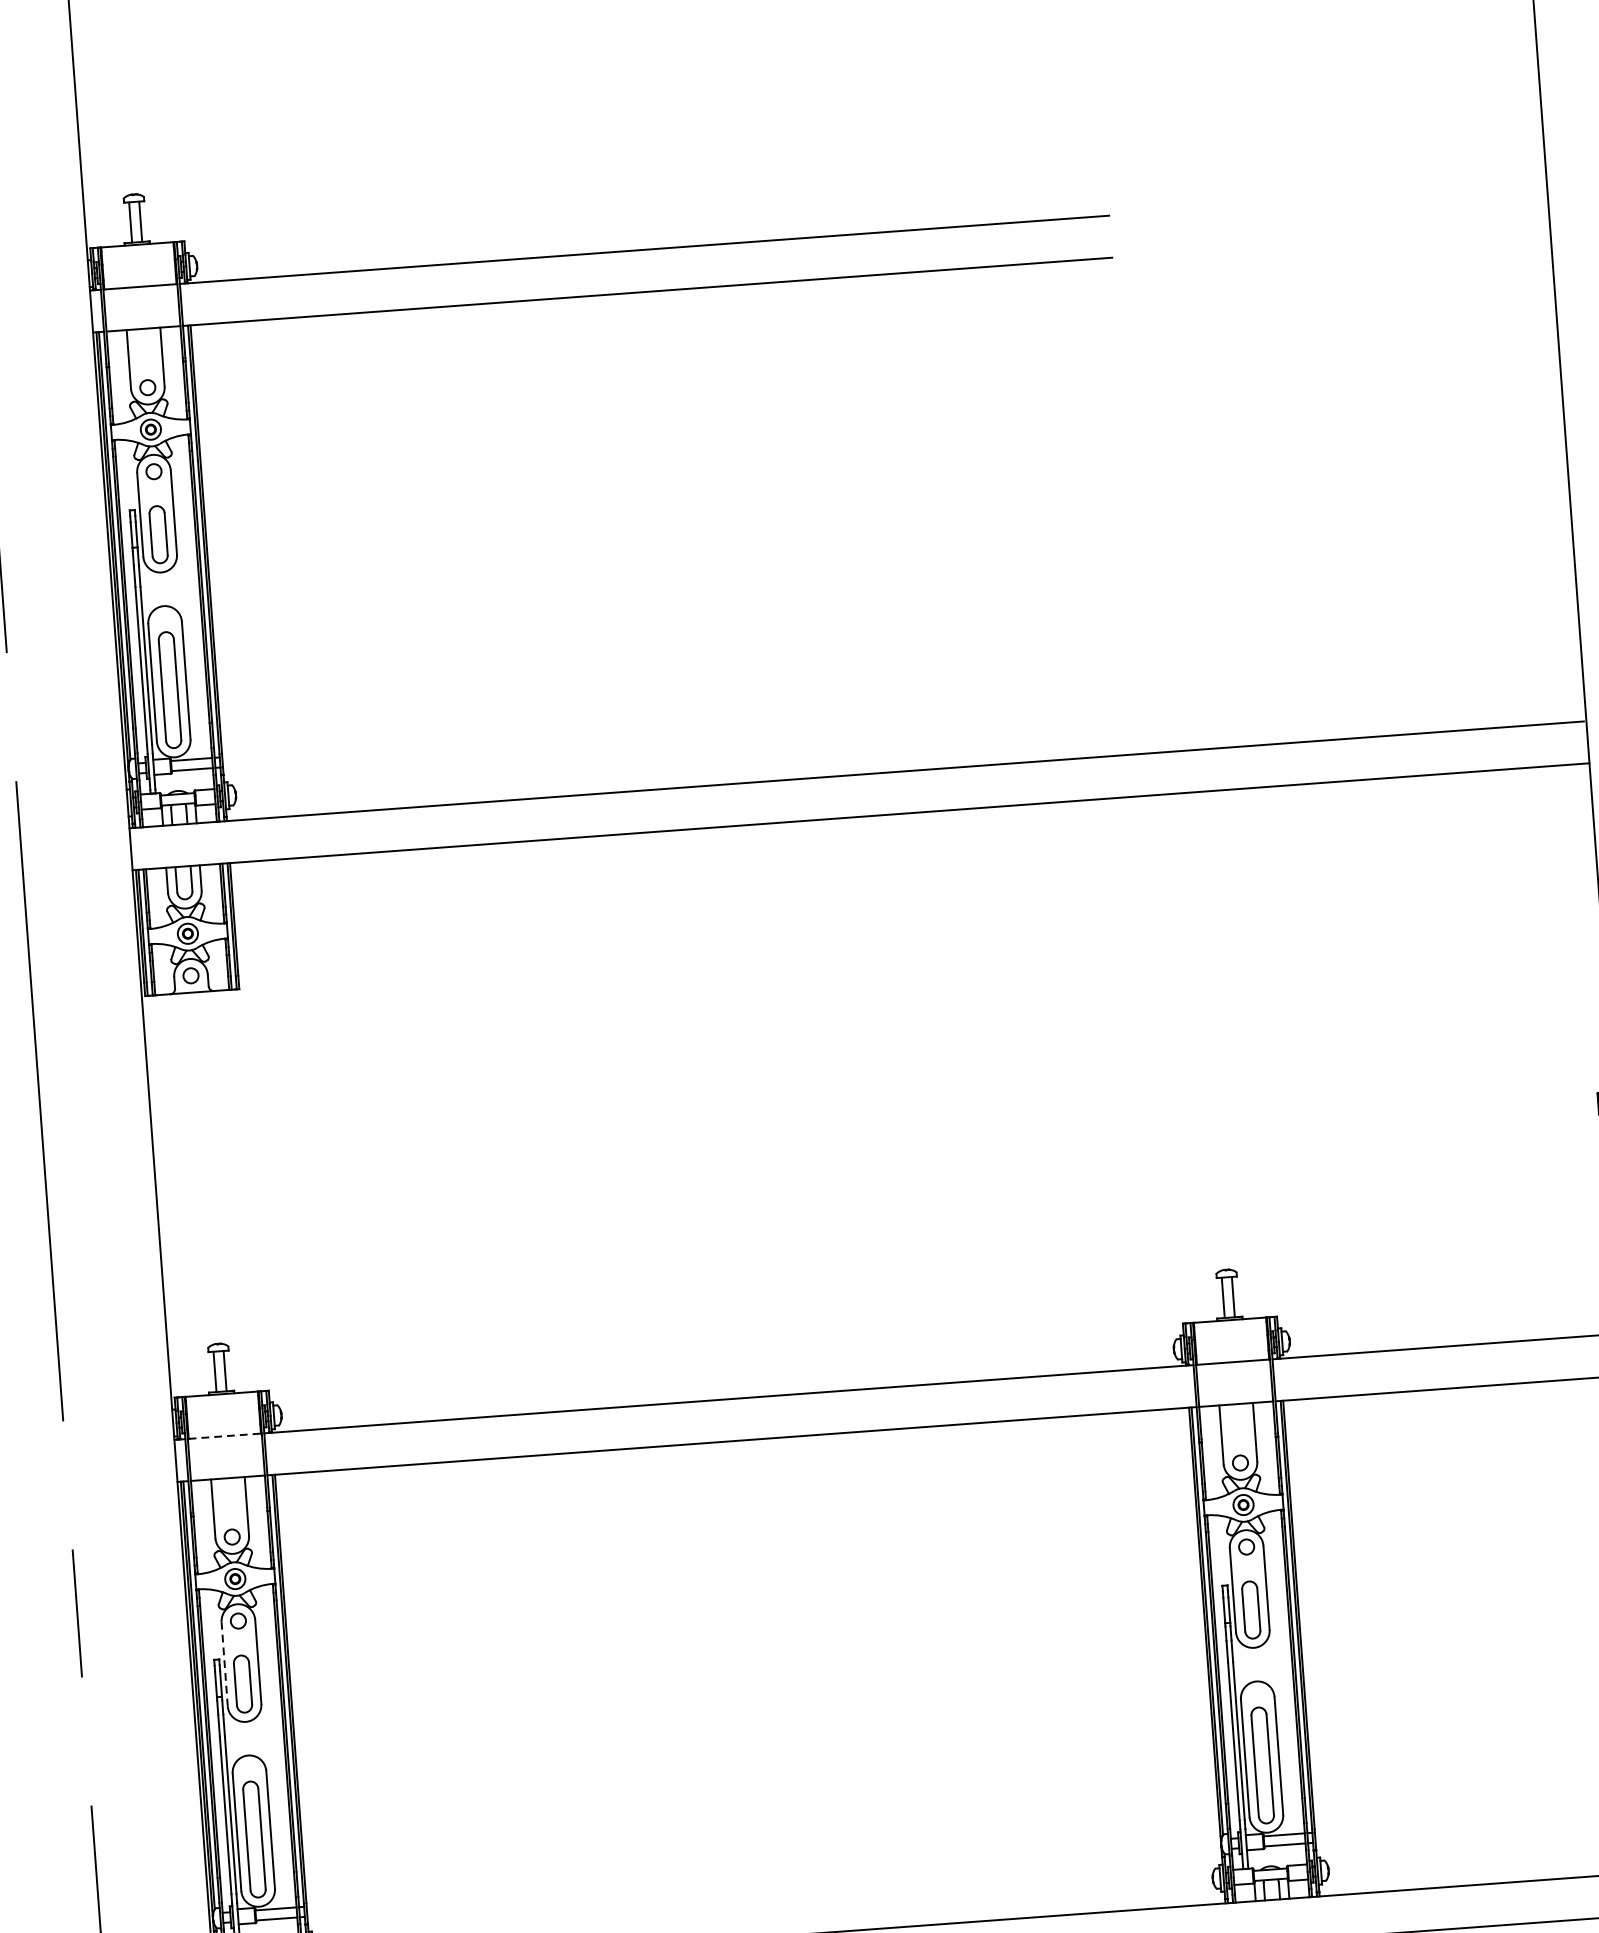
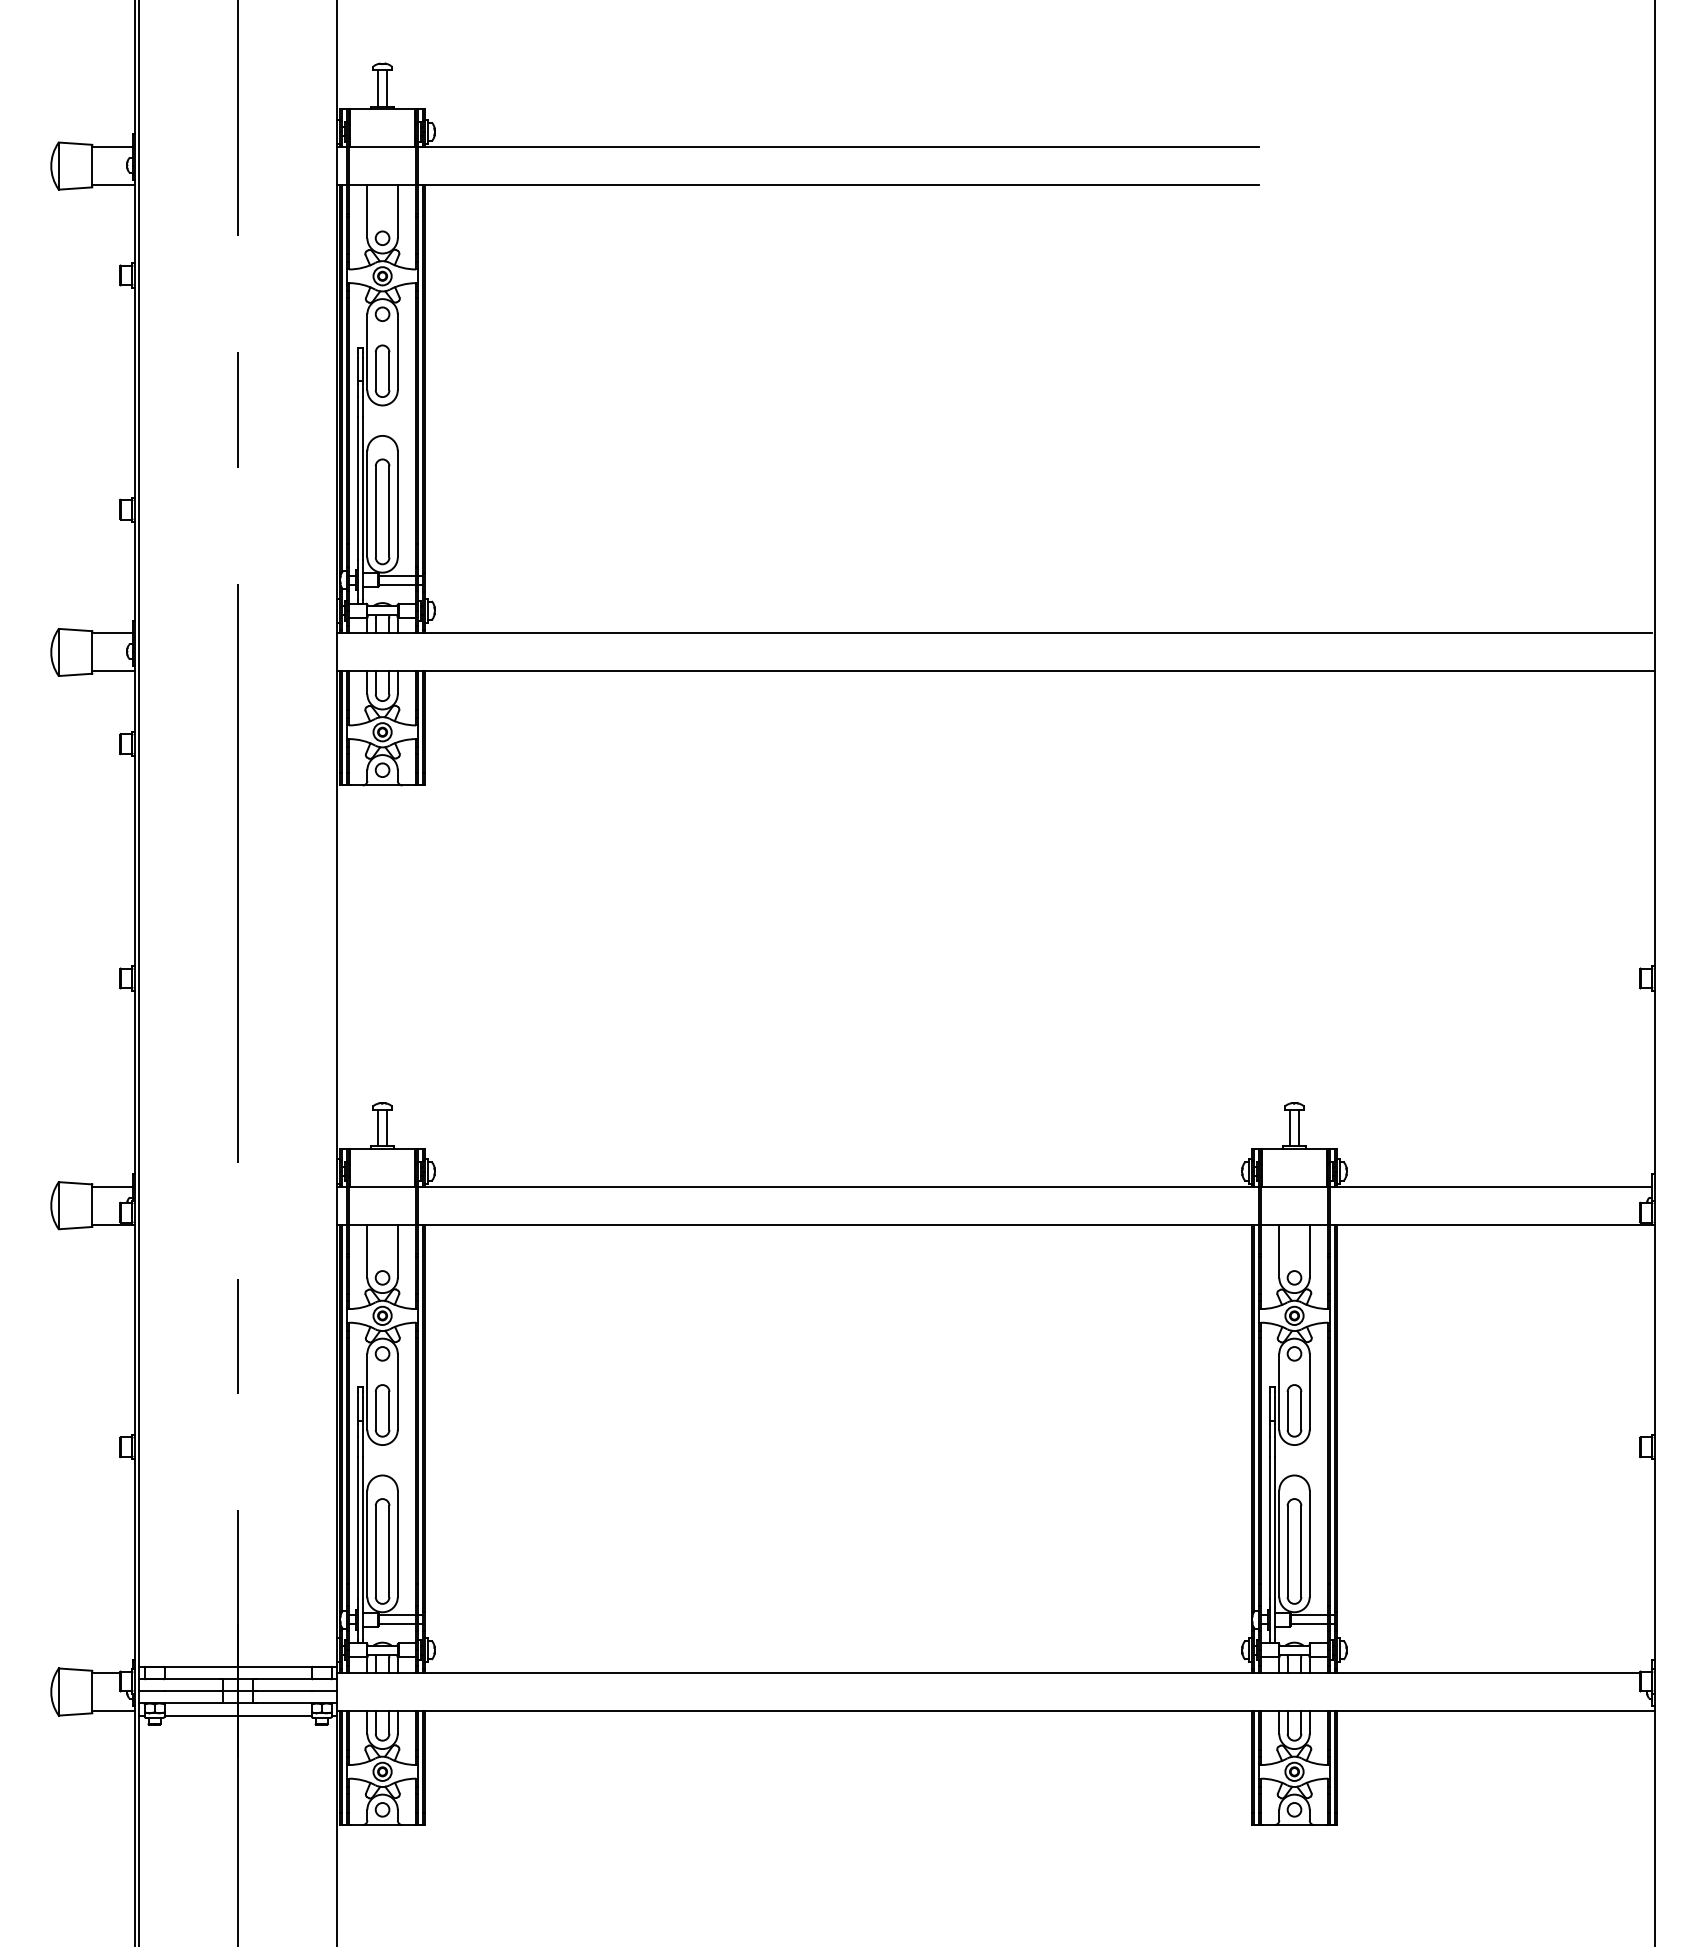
line: (224, 1436) -> (382, 1186), dashed -> solid
line: (224, 1663) -> (367, 1391), dashed -> solid

